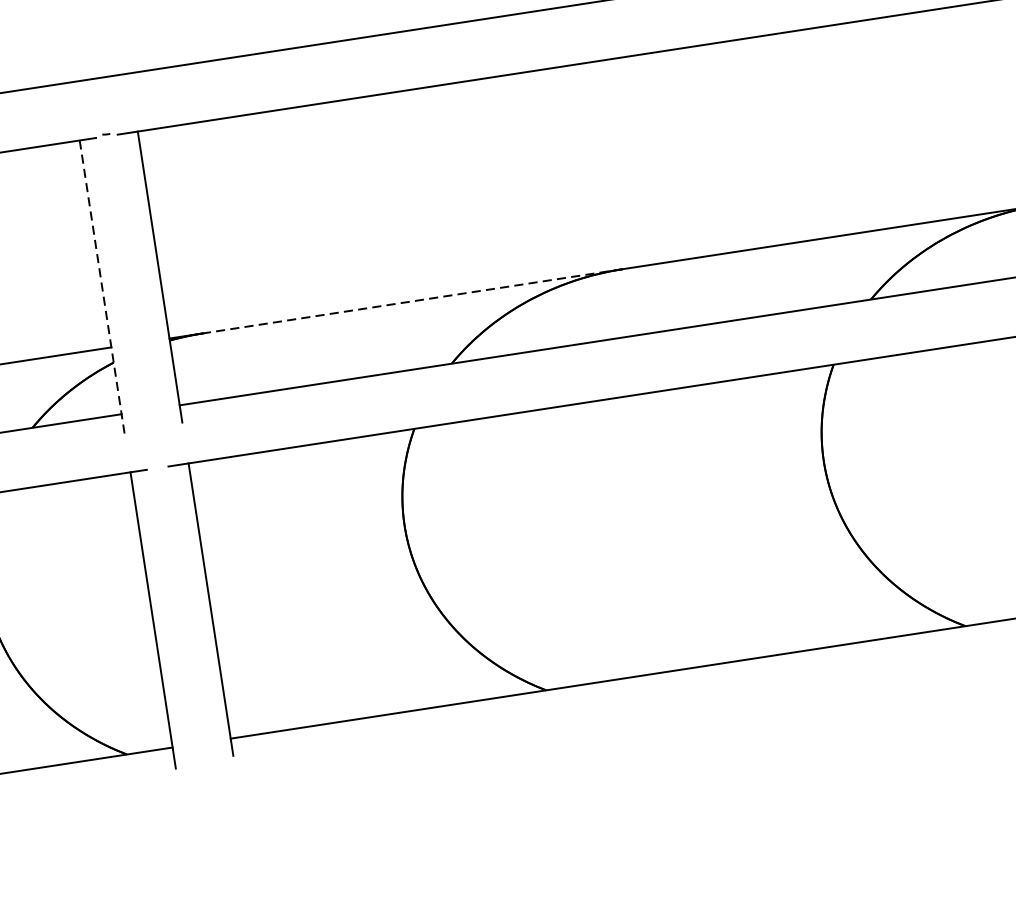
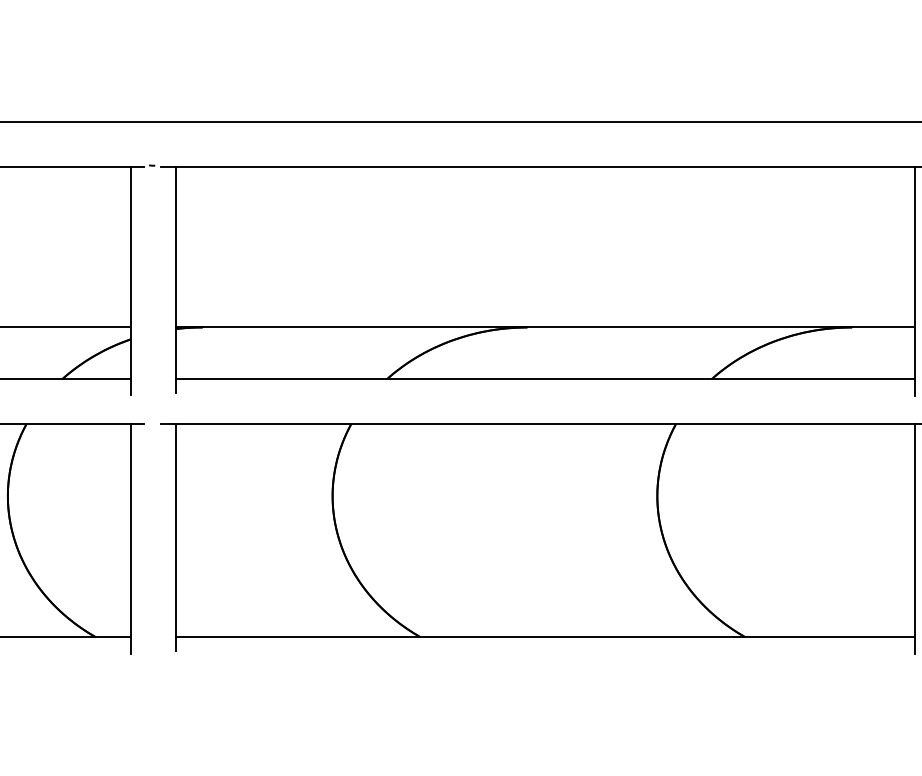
line: (102, 288) -> (131, 281), dashed -> solid
line: (412, 301) -> (364, 327), dashed -> solid

